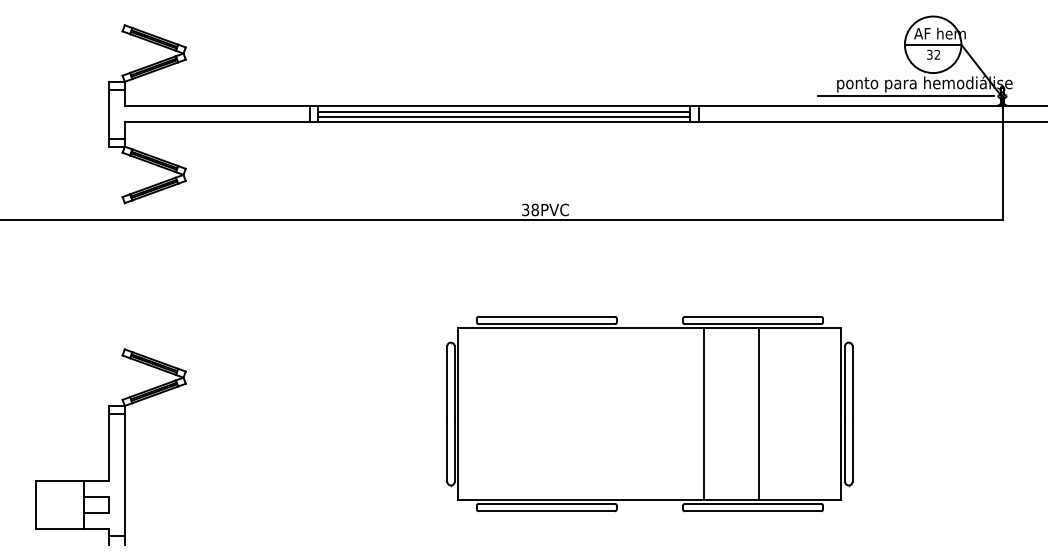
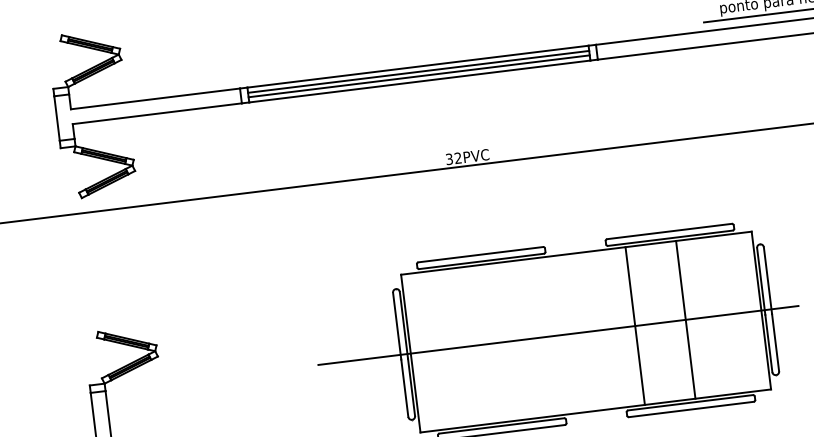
text: (534, 209) -> (457, 157), 38PVC -> 32PVC
line: (619, 414) -> (558, 335), added

